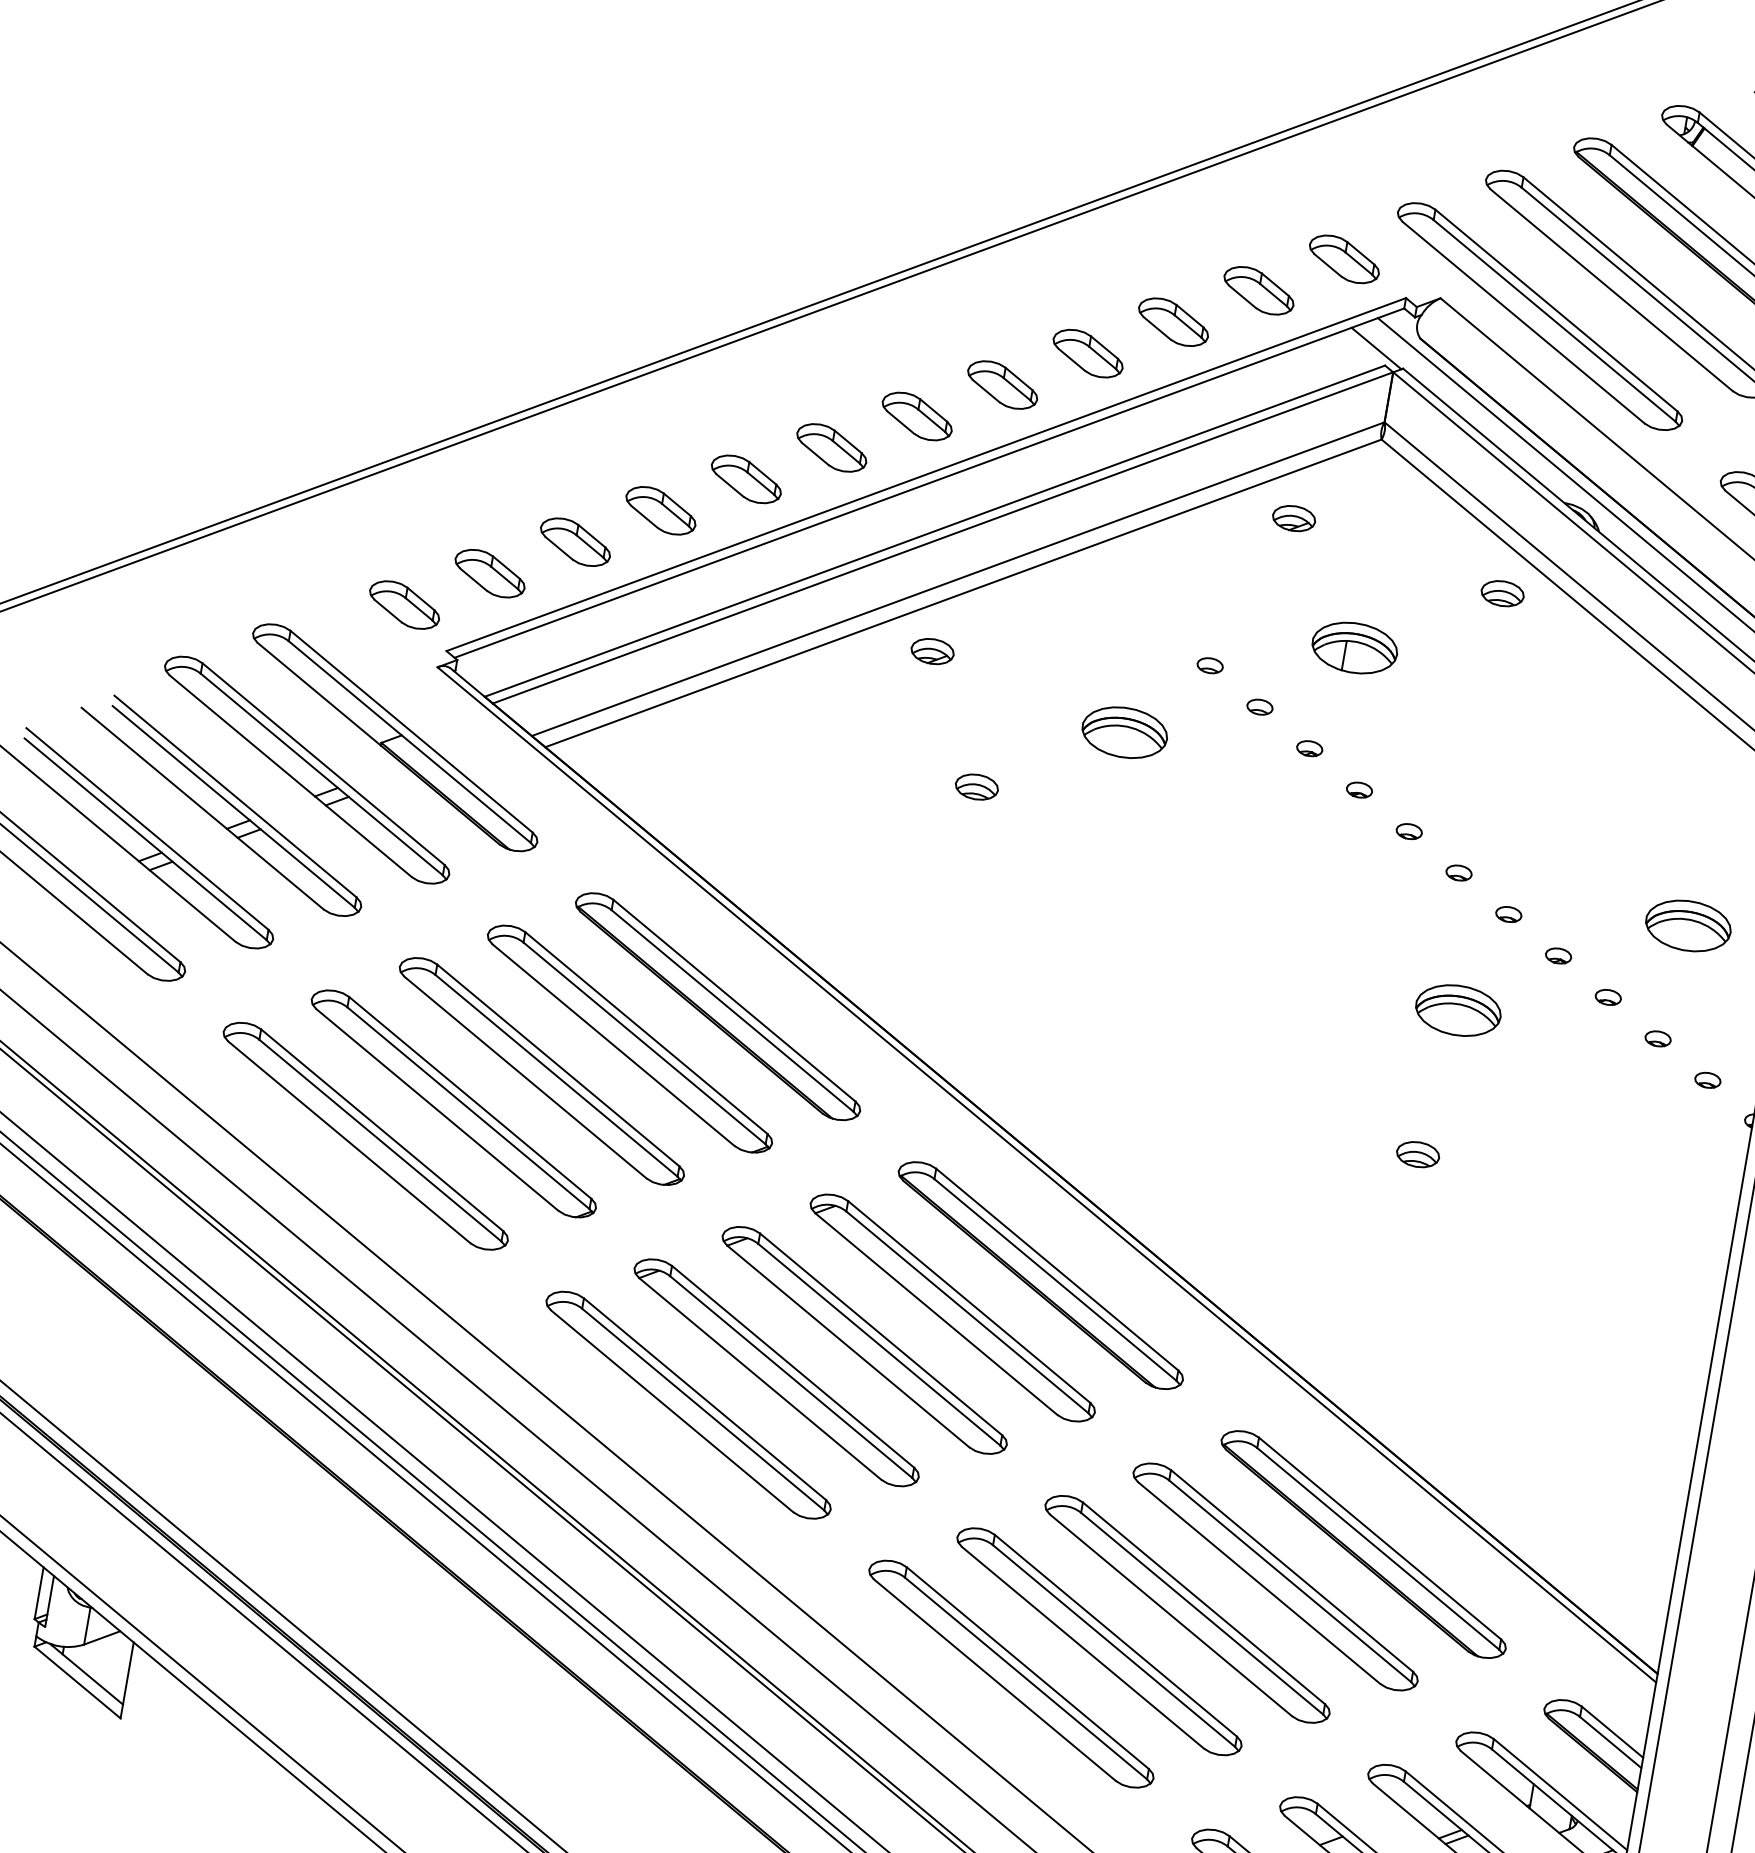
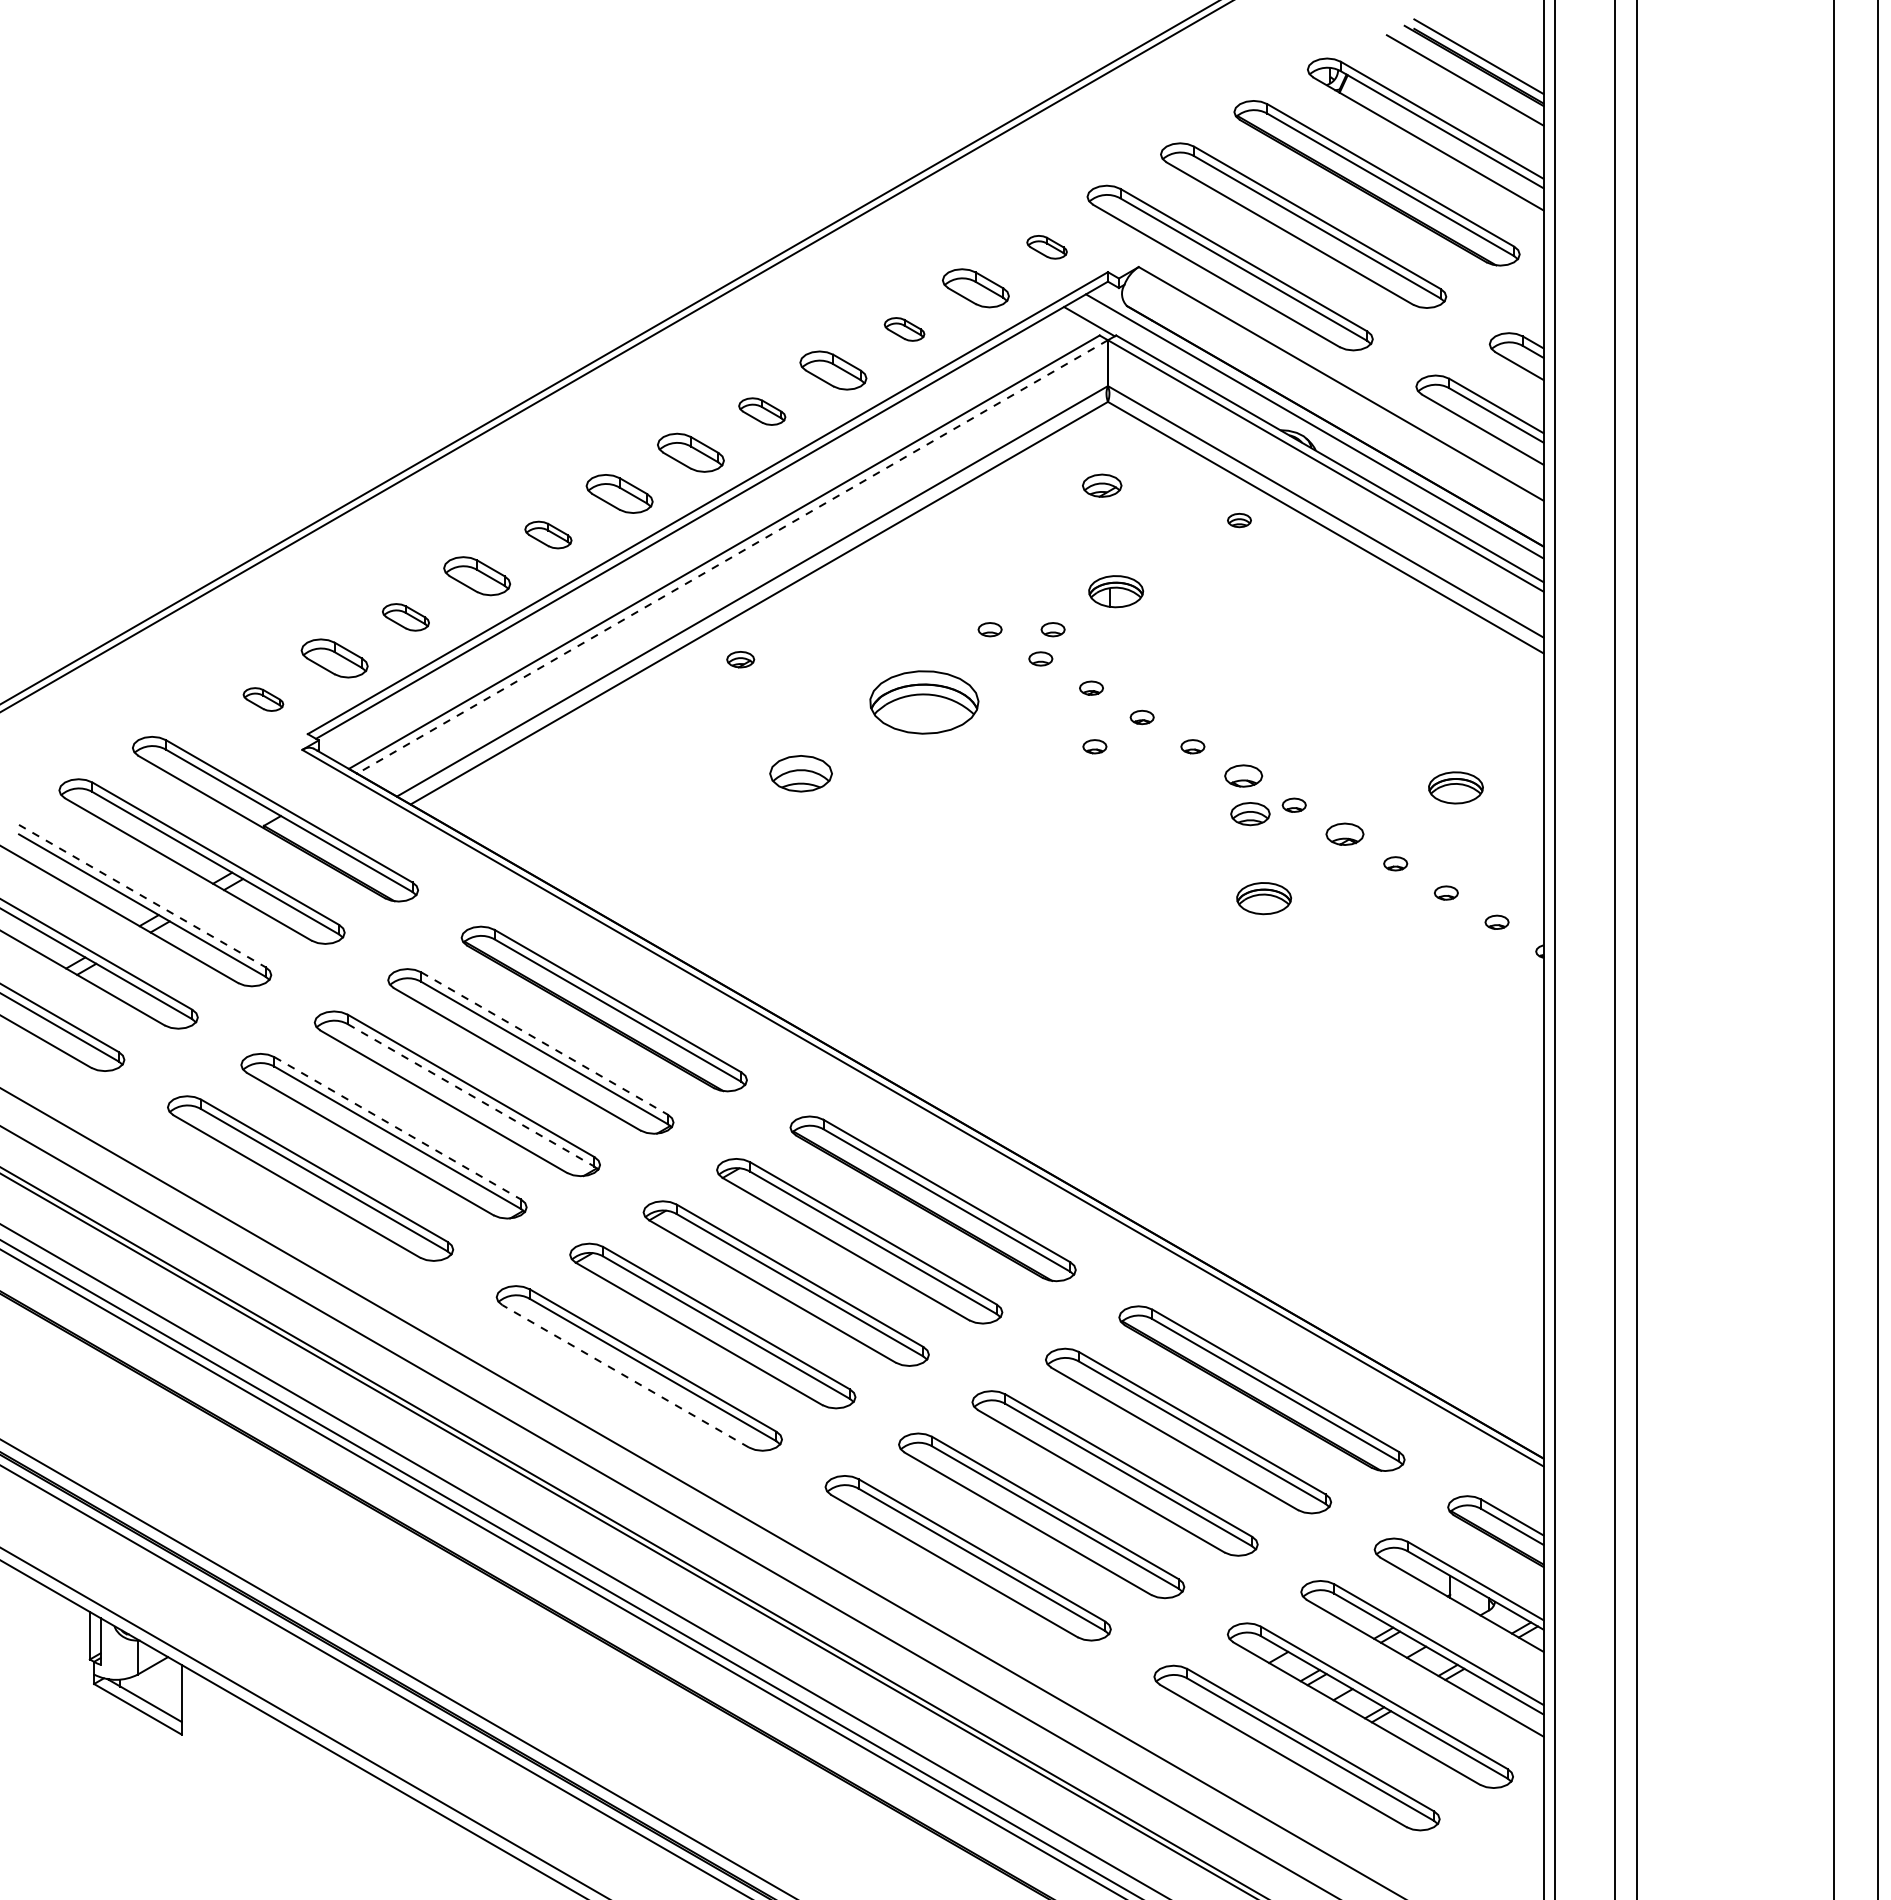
part: (1343, 259) -> (1046, 247), size x0.6
part: (1173, 322) -> (904, 329), size x0.6
part: (1003, 384) -> (762, 411), size x0.7
part: (746, 478) -> (548, 534), size x0.7
part: (1294, 518) -> (1102, 485), moved
line: (942, 538) -> (732, 557), solid -> dashed
part: (574, 542) -> (405, 617), size x0.7
part: (1502, 593) -> (1239, 520), size x0.6
part: (404, 605) -> (263, 699), size x0.6
part: (1354, 647) -> (1115, 591), size x0.7
part: (932, 651) -> (740, 659), size x0.7
part: (1278, 677) -> (1052, 629), added
part: (1124, 732) -> (924, 702), size x1.4
part: (976, 786) -> (800, 773), size x1.6
line: (235, 797) -> (142, 896), solid -> dashed
part: (1302, 812) -> (1094, 746), added
part: (1459, 872) -> (1243, 775), size x1.6
part: (1687, 925) -> (1455, 787), size x0.7
part: (1558, 955) -> (1344, 834), size x1.6
part: (1457, 1010) -> (1263, 898), size x0.7
line: (647, 1033) -> (545, 1043), solid -> dashed
line: (556, 1076) -> (471, 1095), solid -> dashed
line: (471, 1098) -> (398, 1128), solid -> dashed
part: (1418, 1155) -> (1250, 814), moved
line: (671, 1411) -> (625, 1376), solid -> dashed

